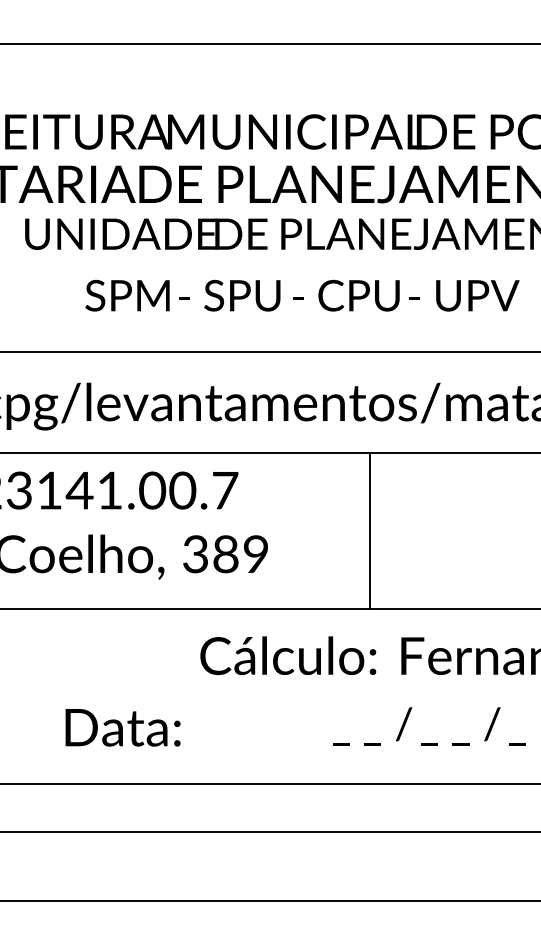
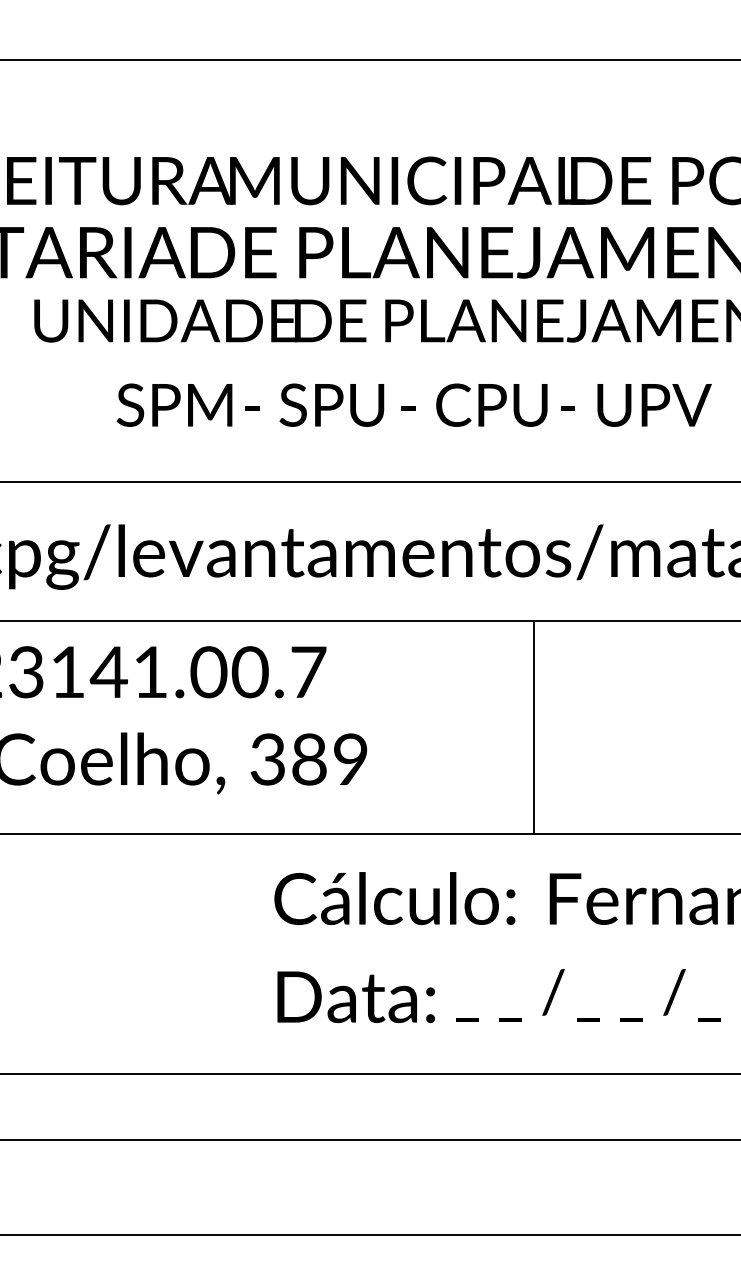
line: (369, 530) -> (533, 726), moved
text: (122, 727) -> (355, 996), moved

